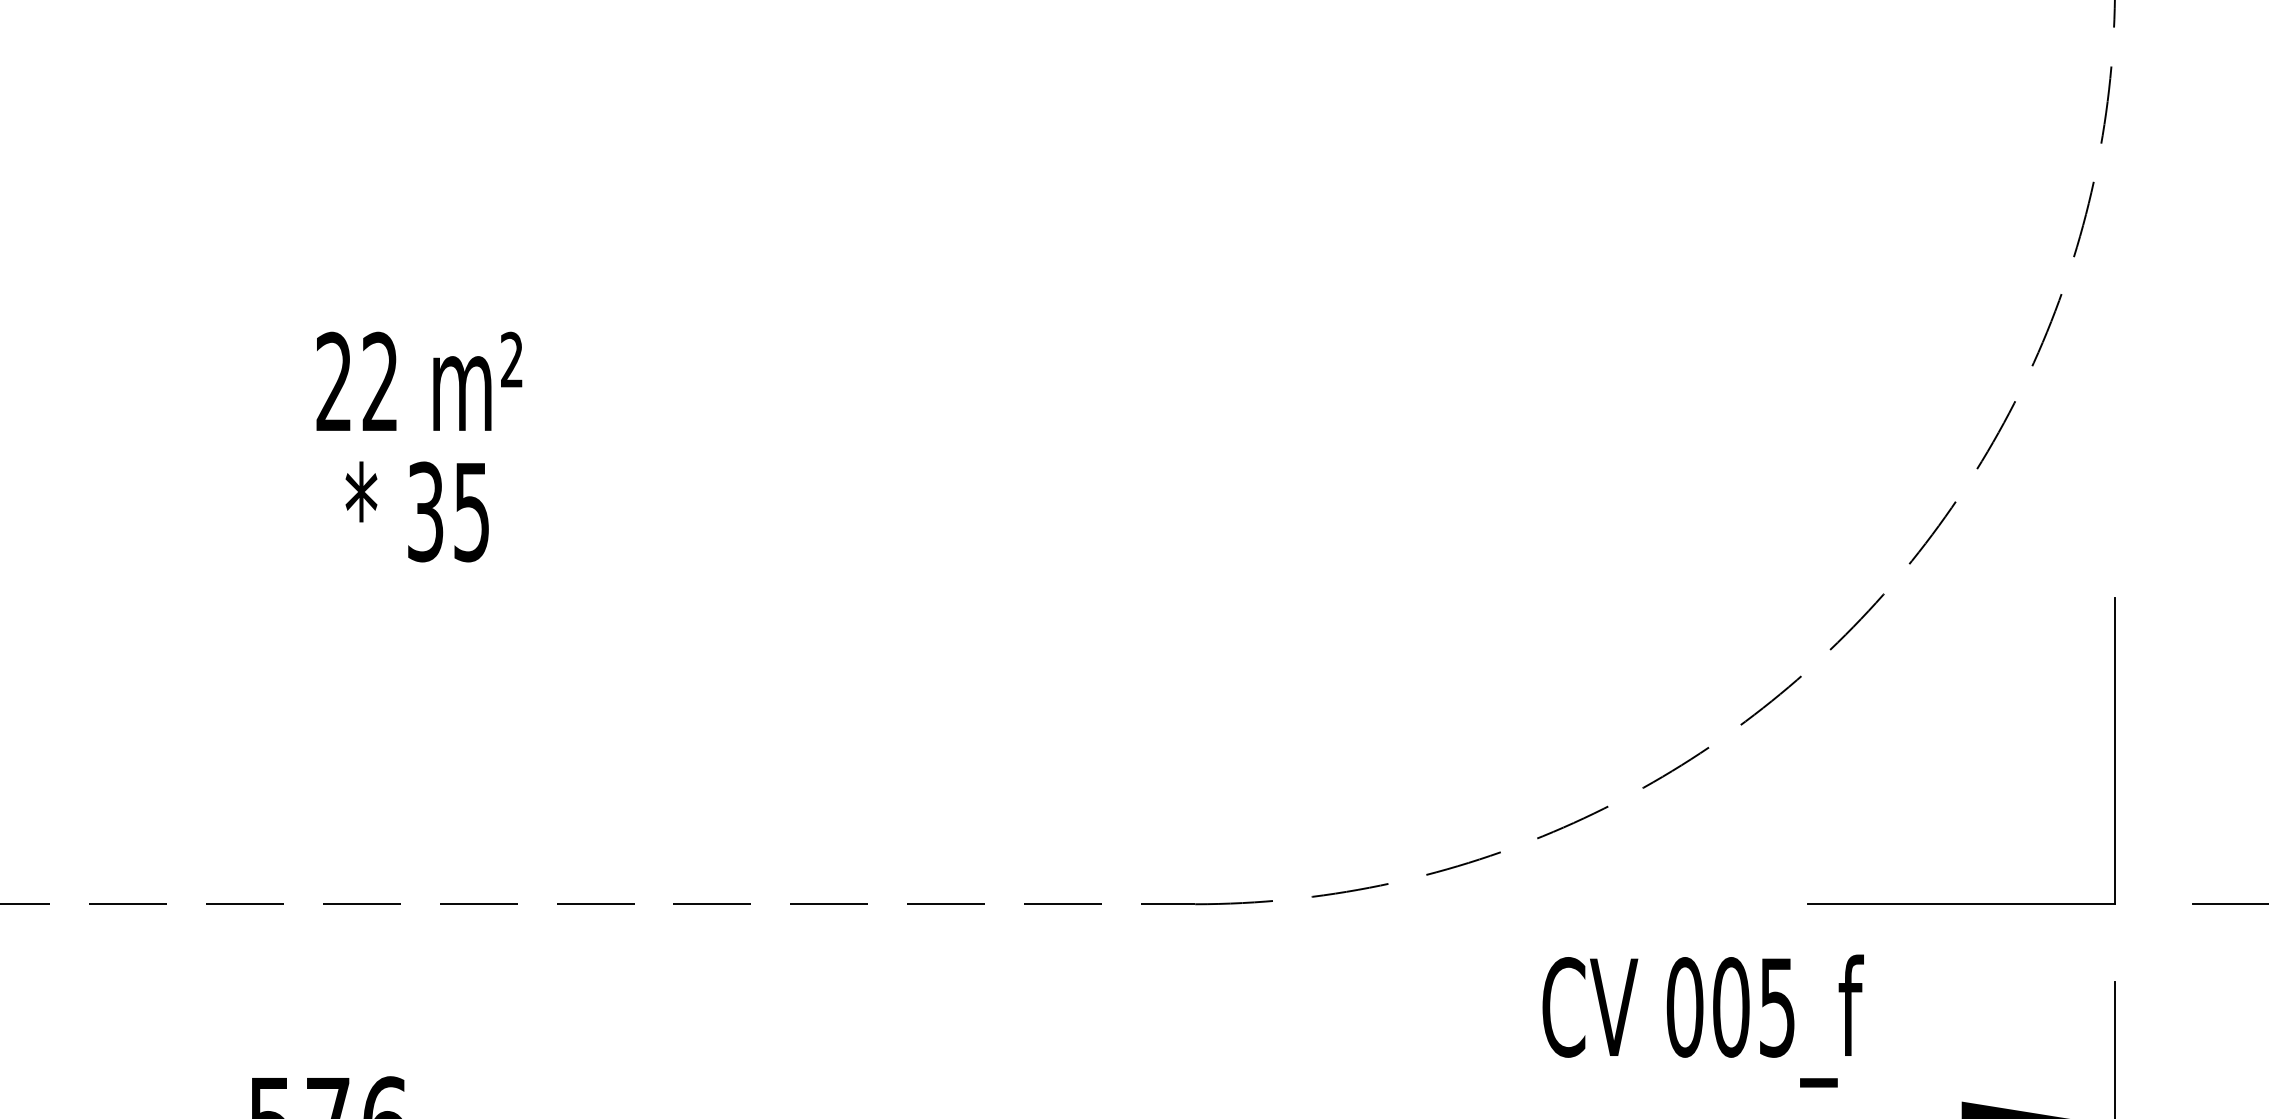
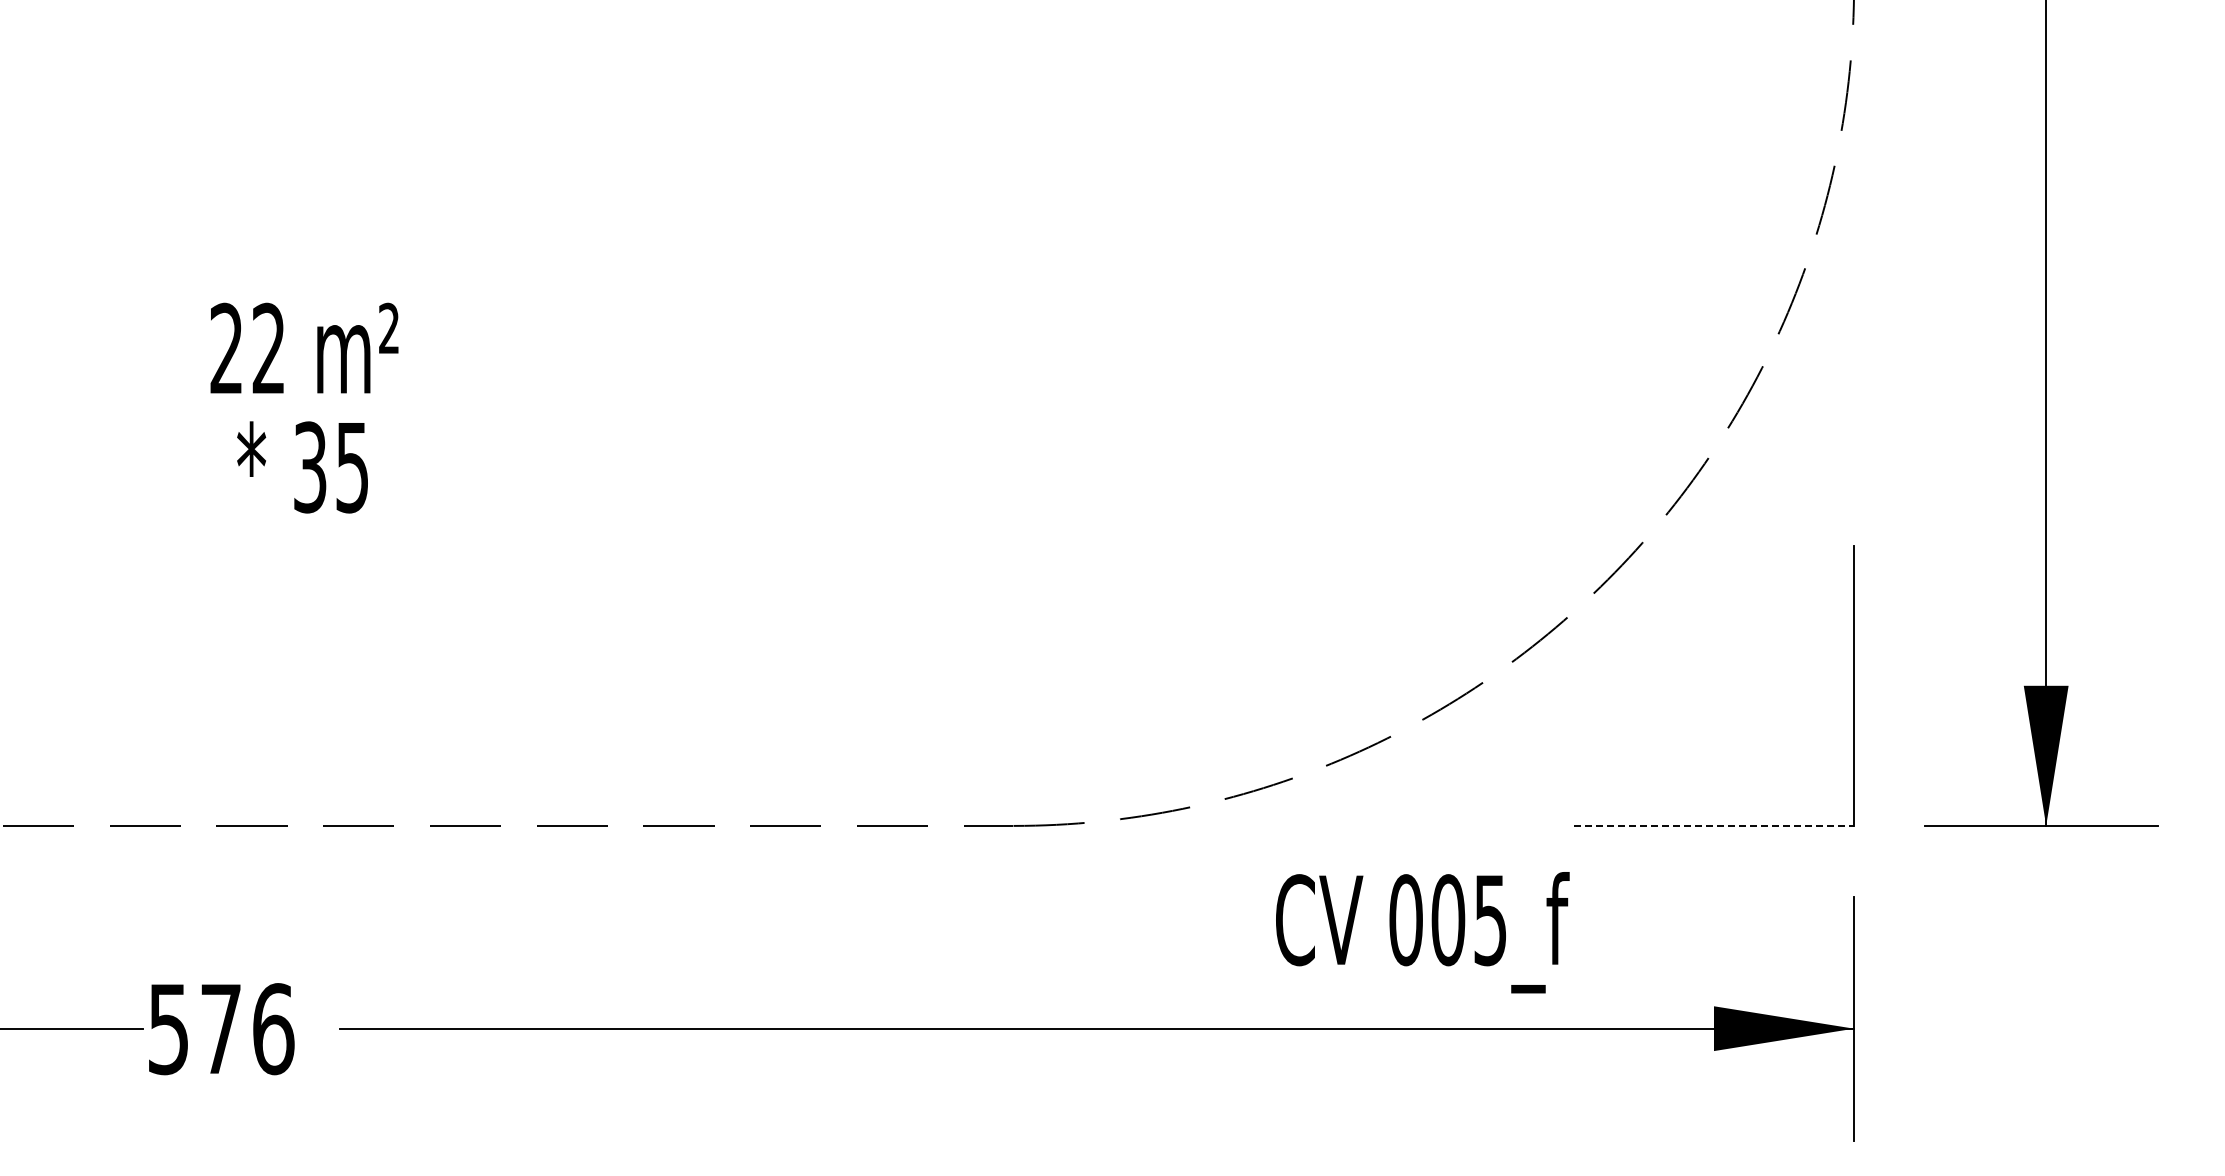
line: (1962, 903) -> (1714, 825), solid -> dashed
text: (1702, 1020) -> (1422, 932), moved

